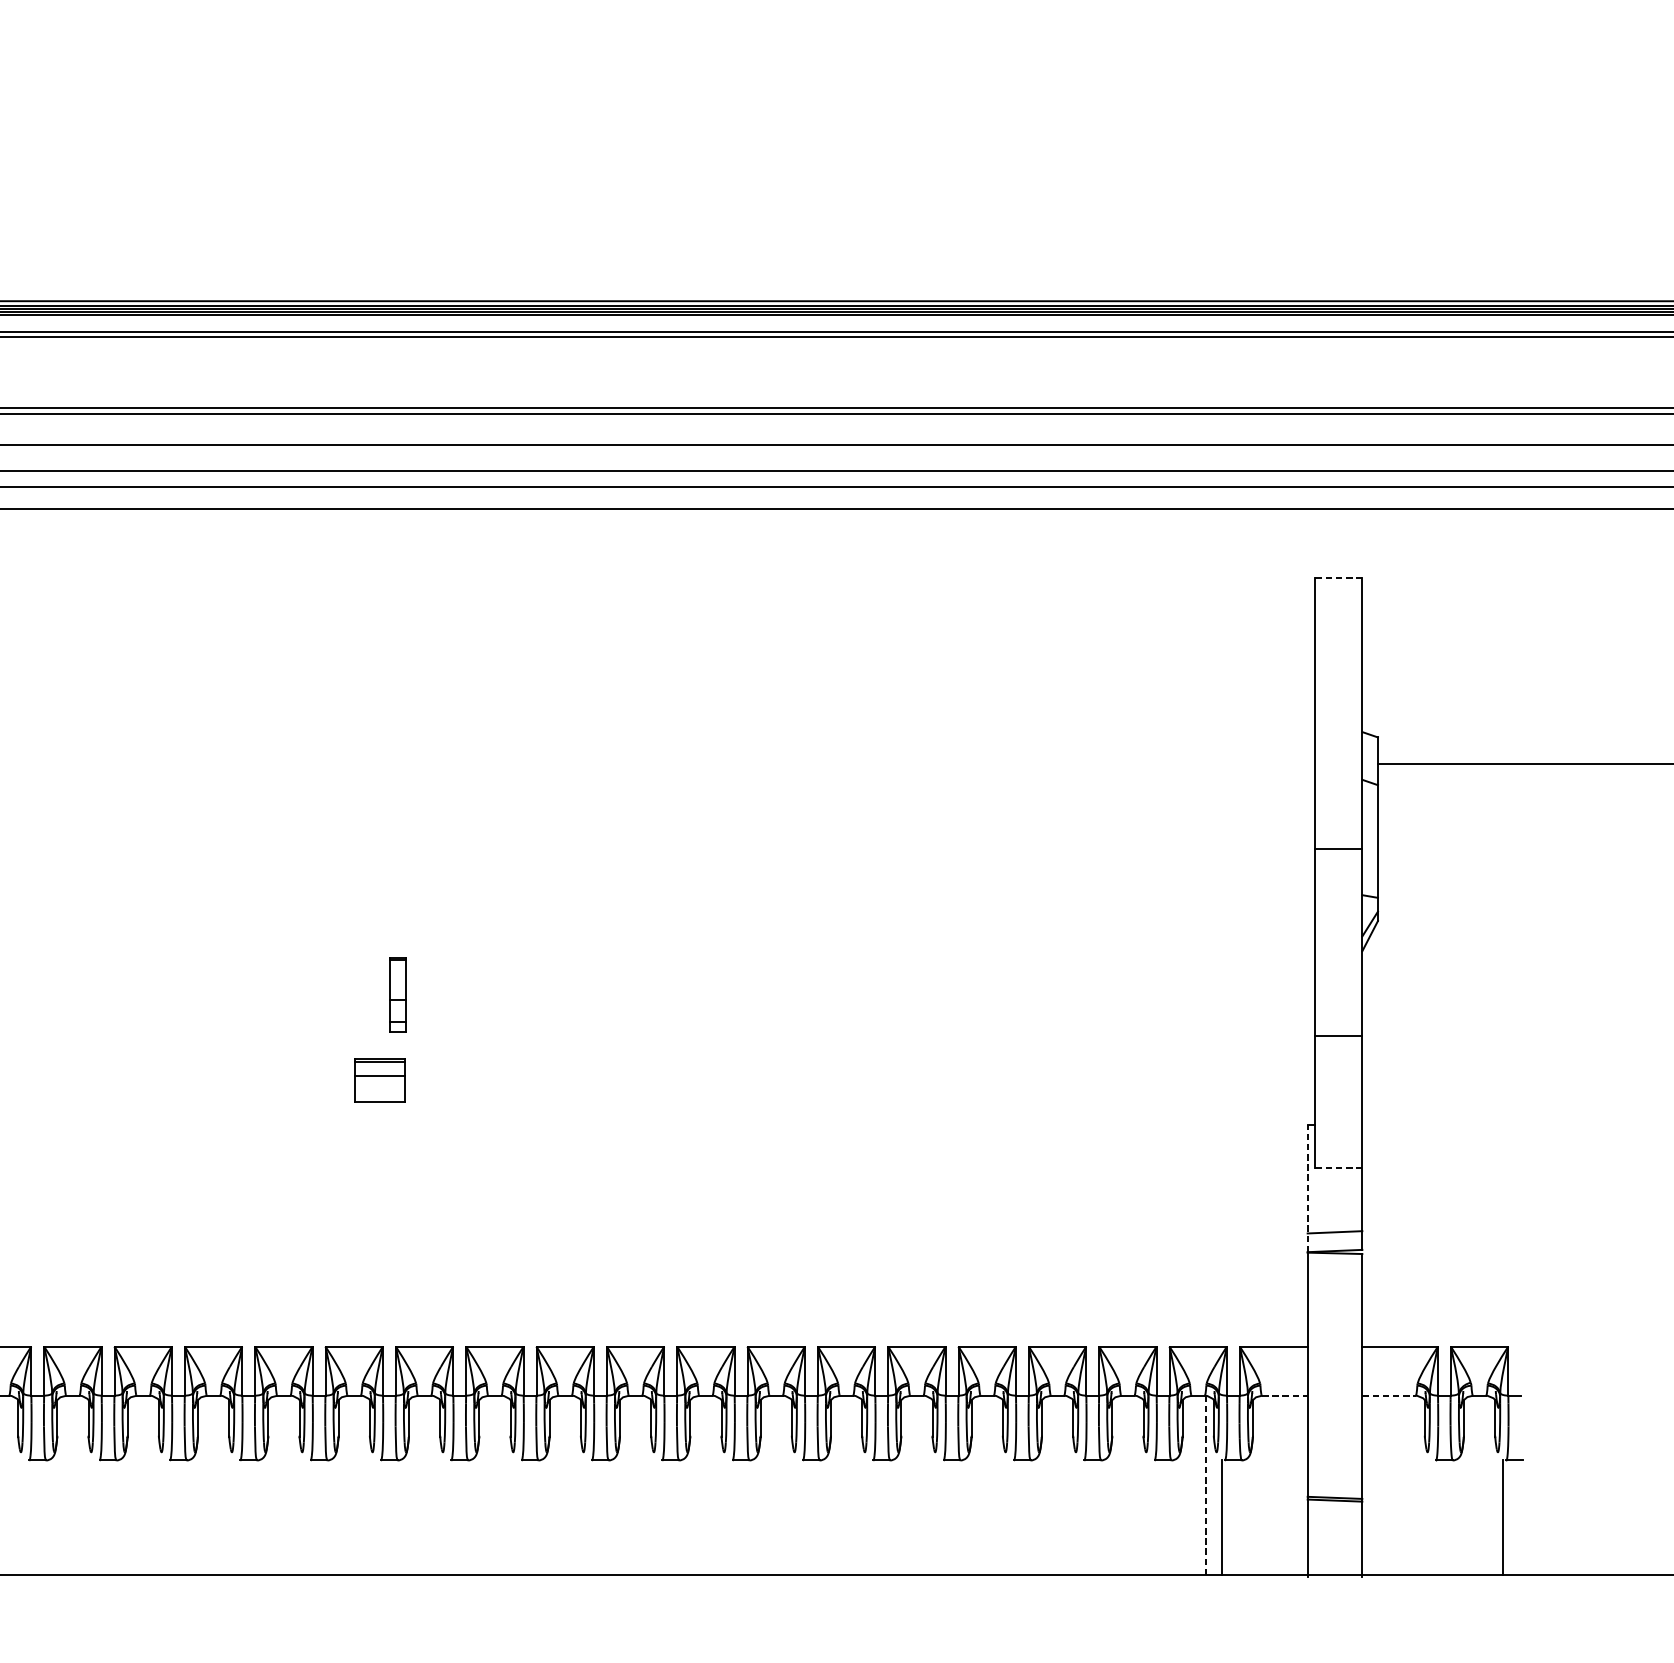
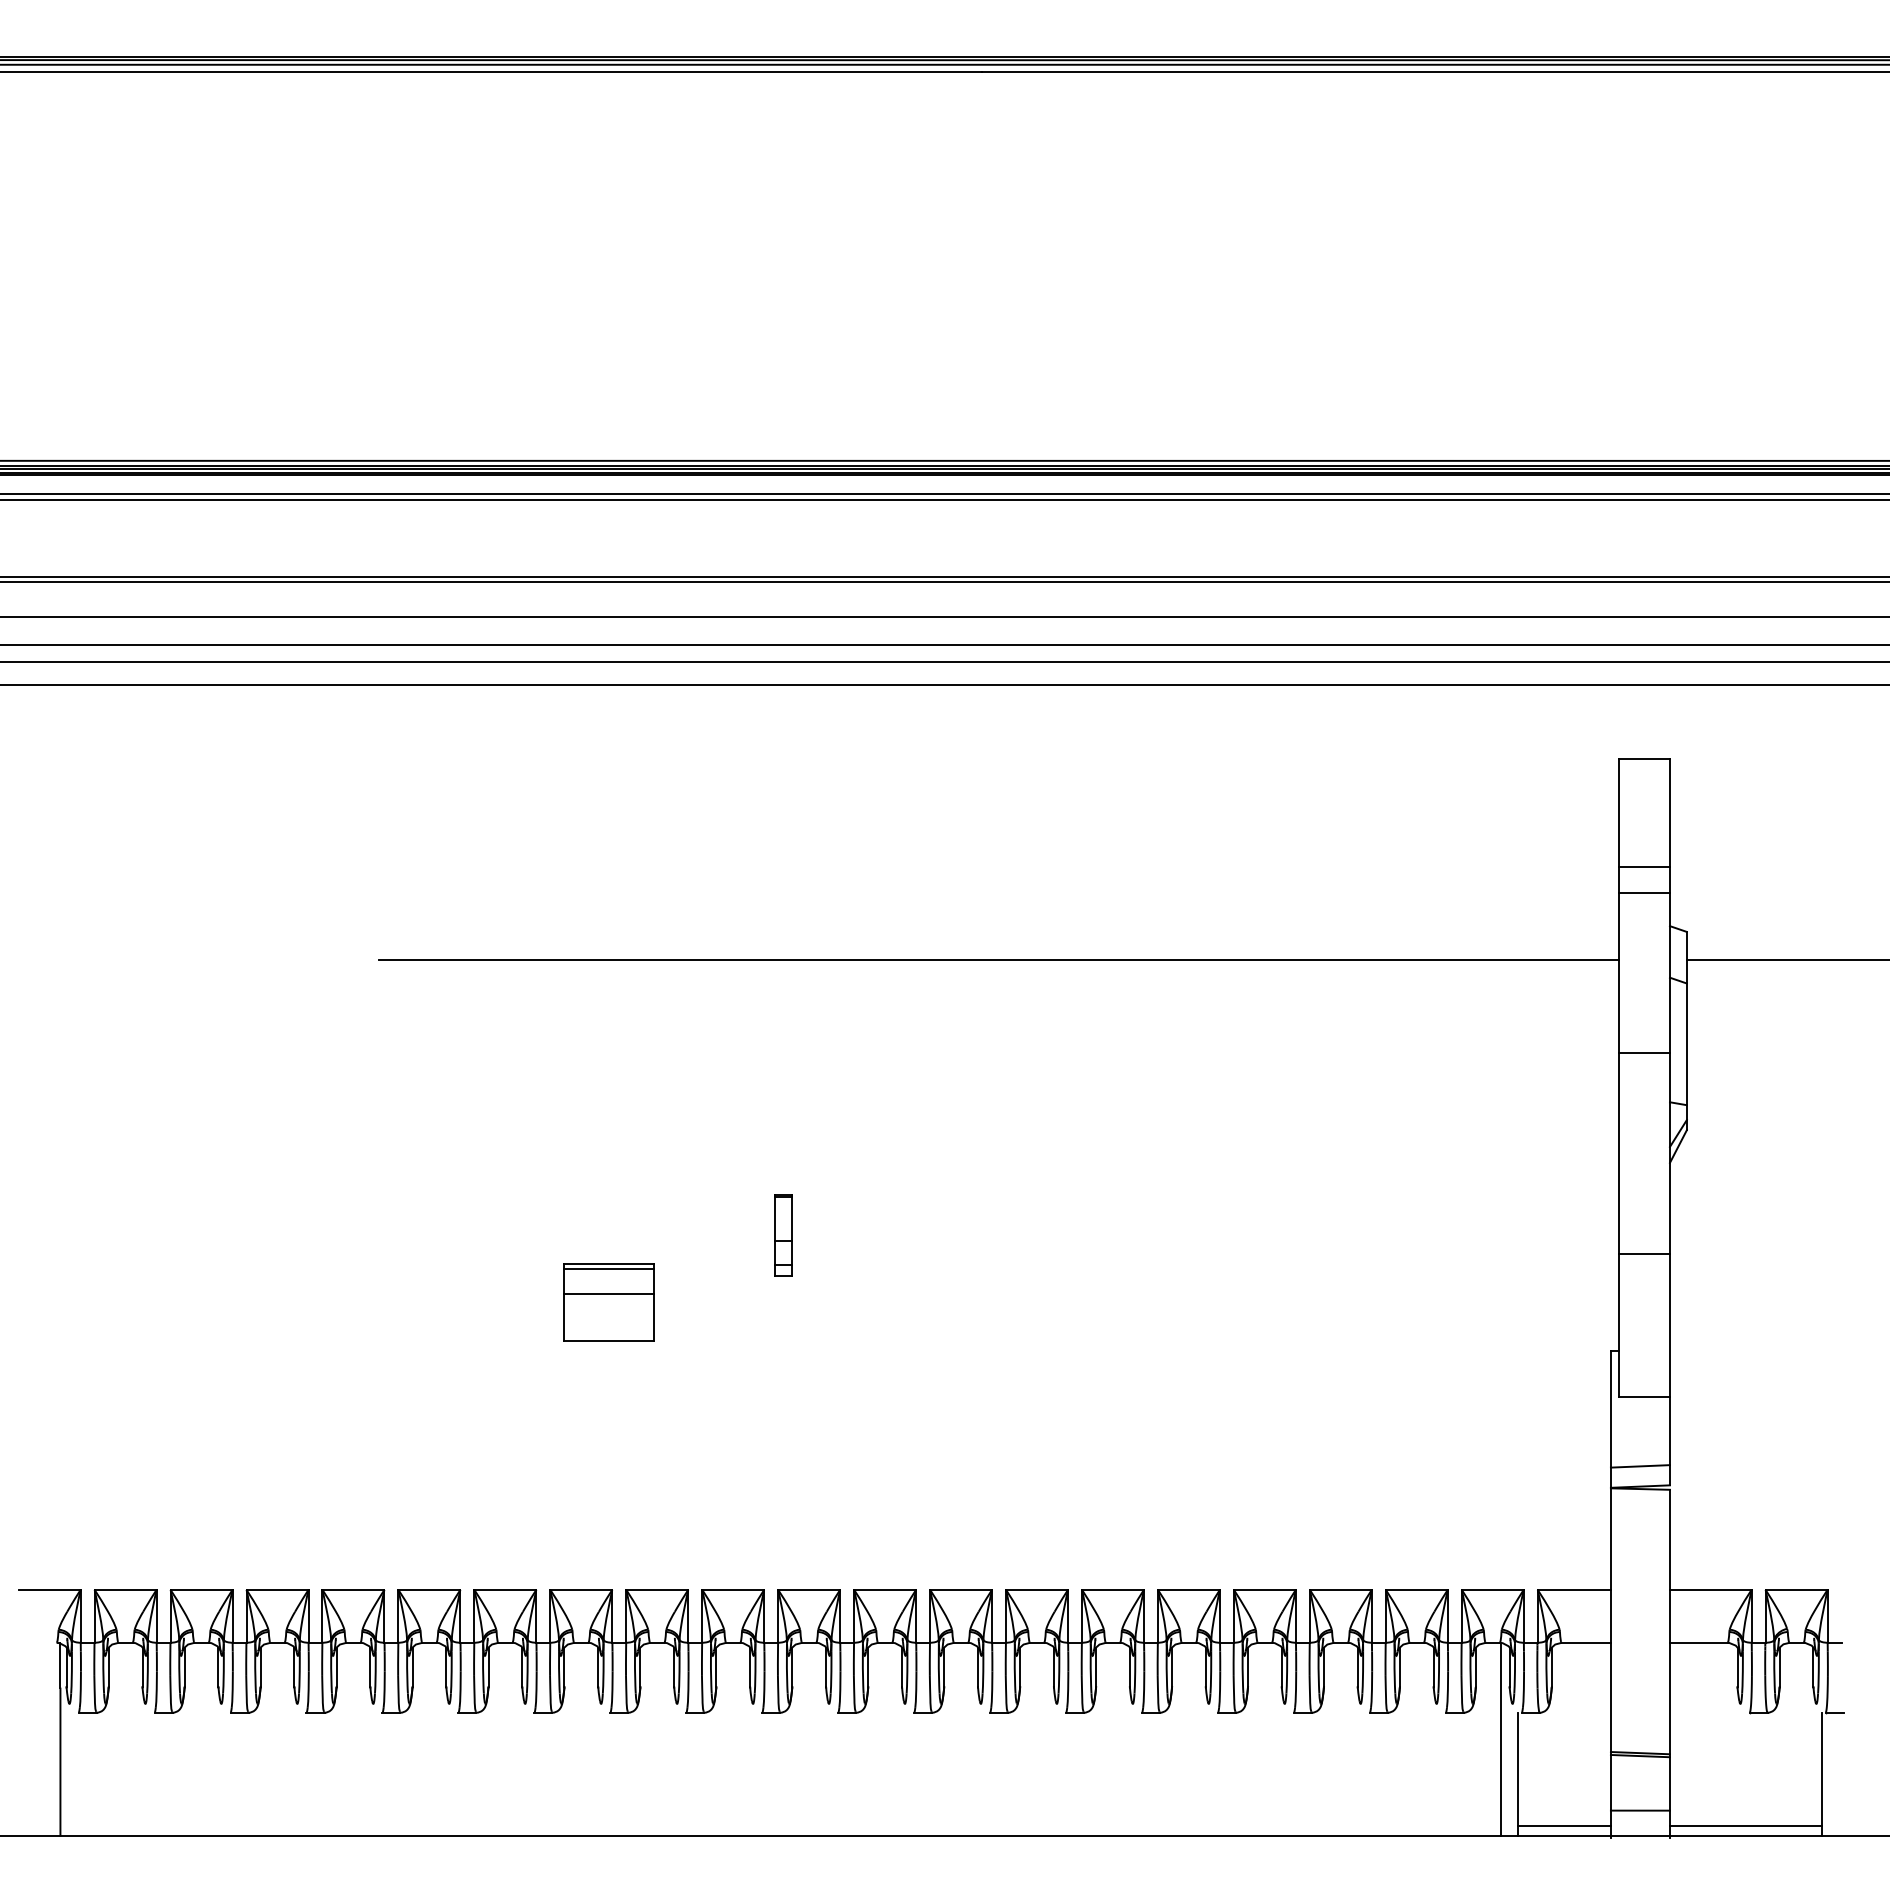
line: (1339, 577) -> (1645, 759), dashed -> solid
line: (1338, 677) -> (1644, 867), added
line: (1338, 700) -> (1644, 892), added
line: (740, 763) -> (998, 960), added
part: (397, 995) -> (783, 1235), moved
part: (379, 1080) -> (608, 1302), size x1.67
line: (1339, 1168) -> (1645, 1397), dashed -> solid
line: (1307, 1188) -> (1610, 1419), dashed -> solid
line: (1285, 1395) -> (1586, 1642), dashed -> solid
line: (1388, 1395) -> (1698, 1642), dashed -> solid
line: (1206, 1485) -> (1501, 1739), dashed -> solid
line: (1334, 1550) -> (1639, 1810), added
line: (1264, 1564) -> (1564, 1825), added
line: (1432, 1564) -> (1745, 1825), added

